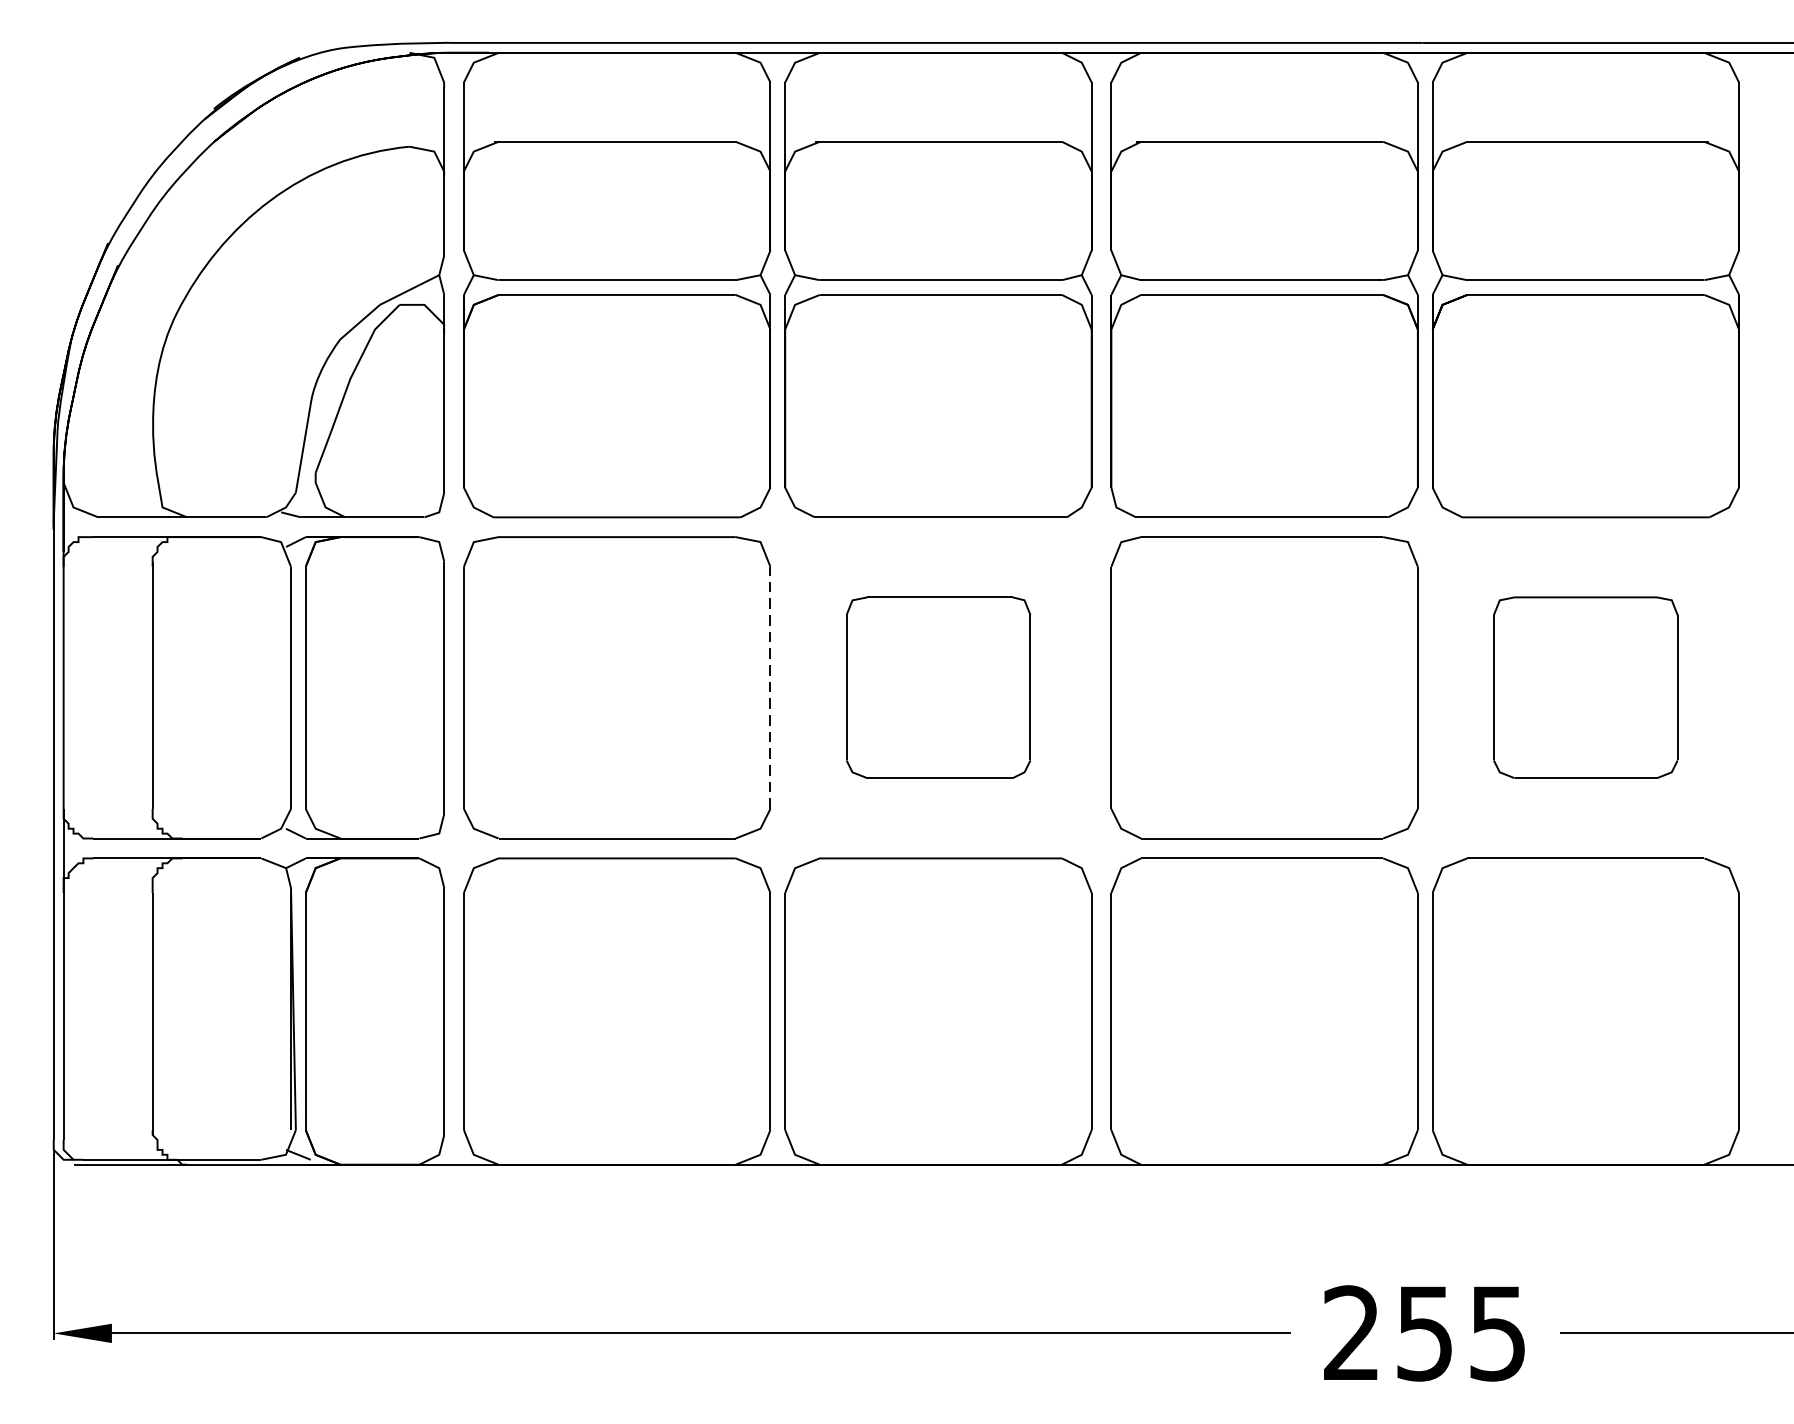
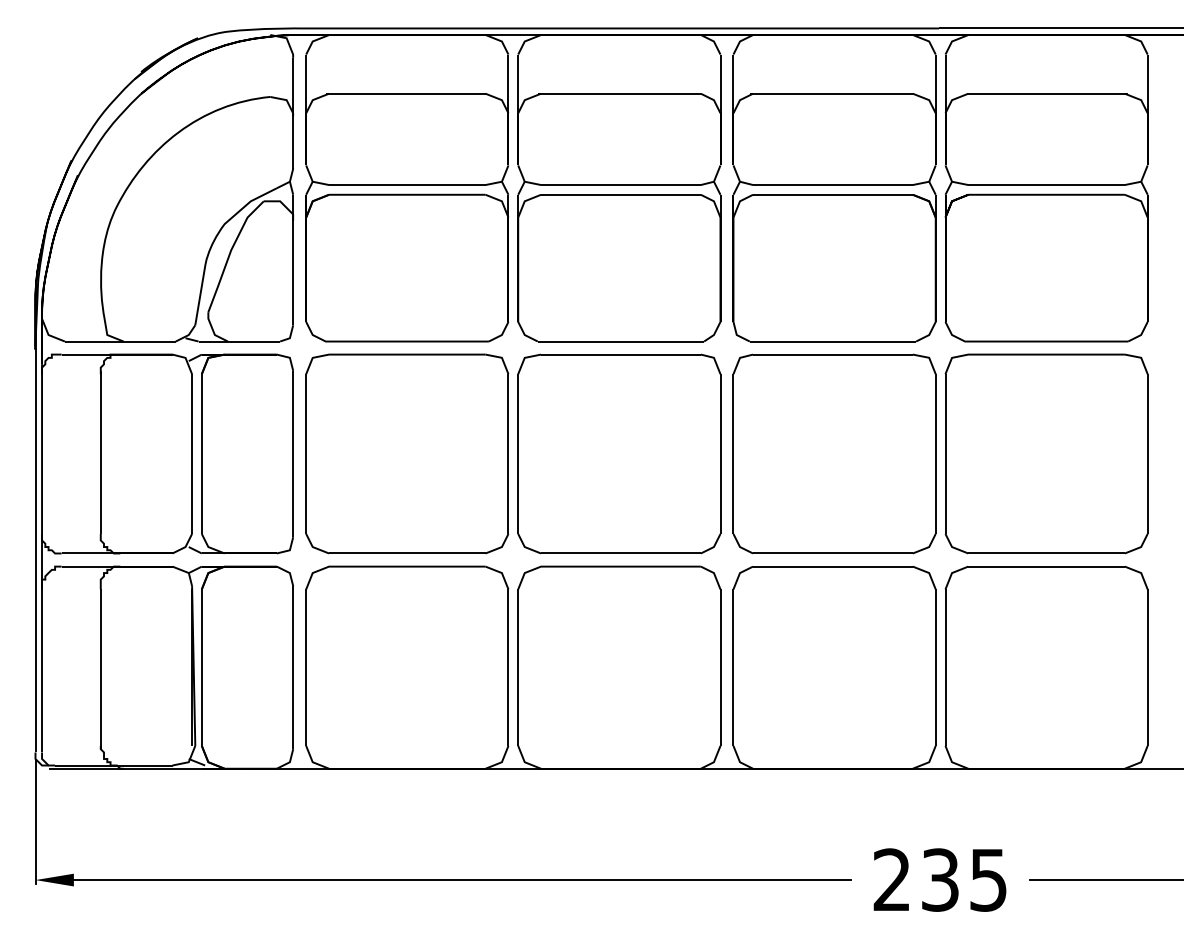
part: (938, 686) -> (619, 453), size x1.67
part: (1585, 686) -> (1046, 453), size x1.67
line: (770, 688) -> (508, 454), dashed -> solid
text: (1425, 1332) -> (940, 879), 255 -> 235

